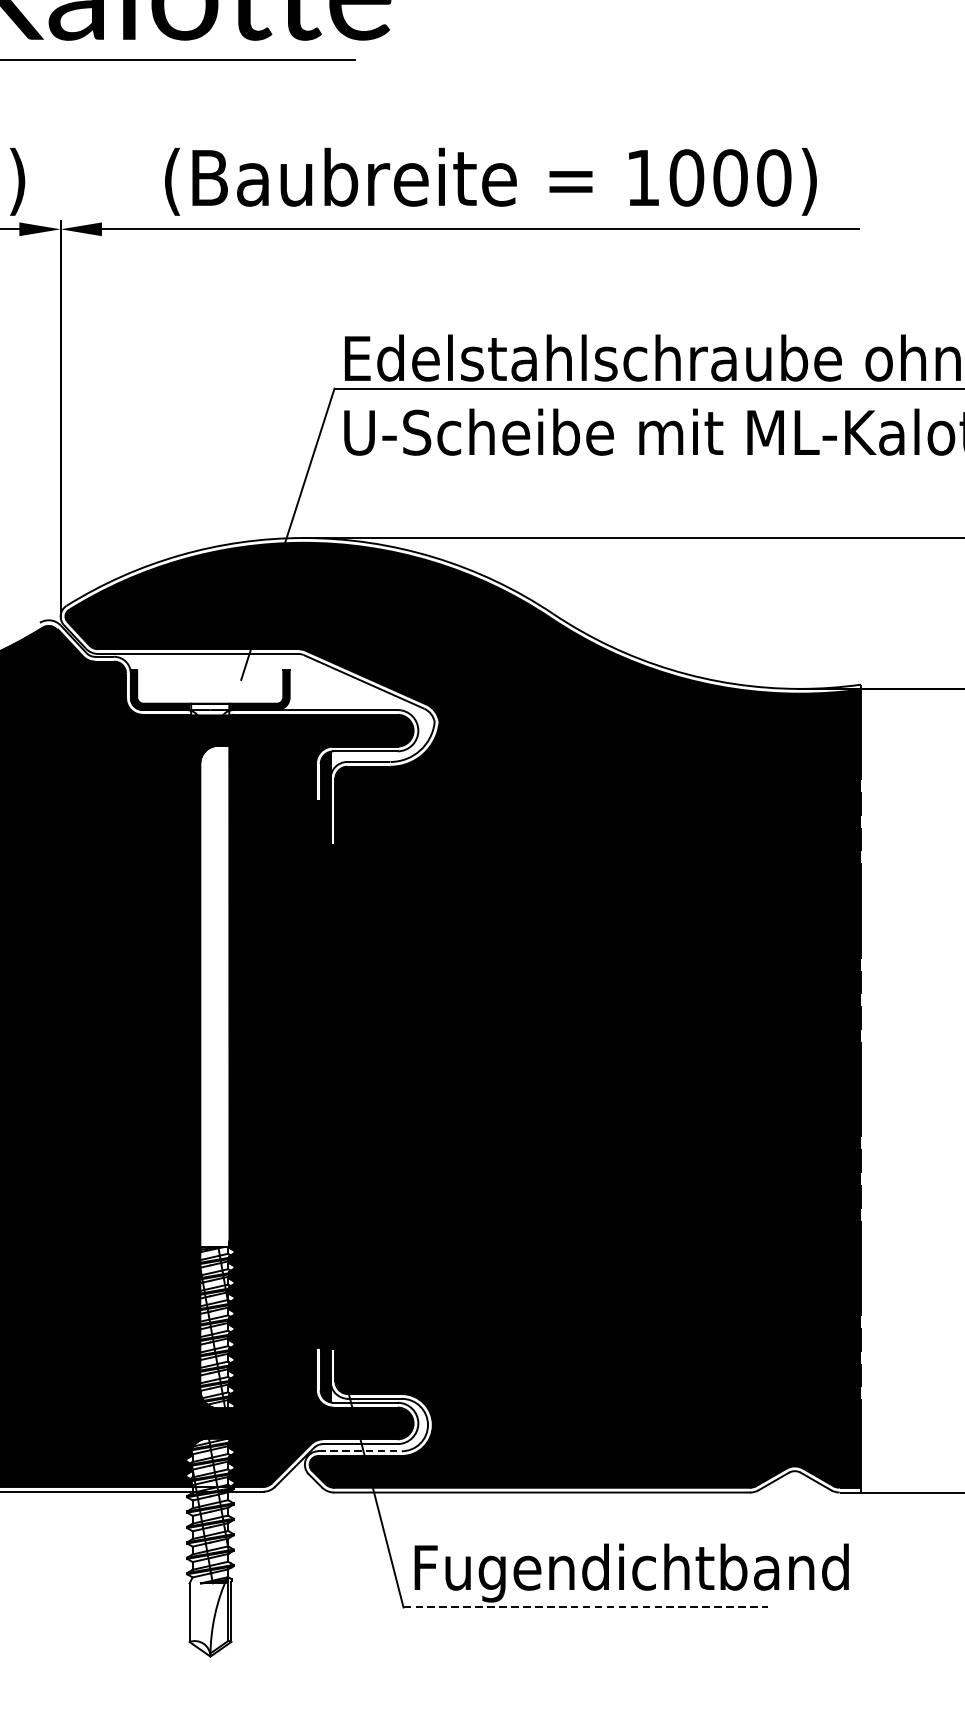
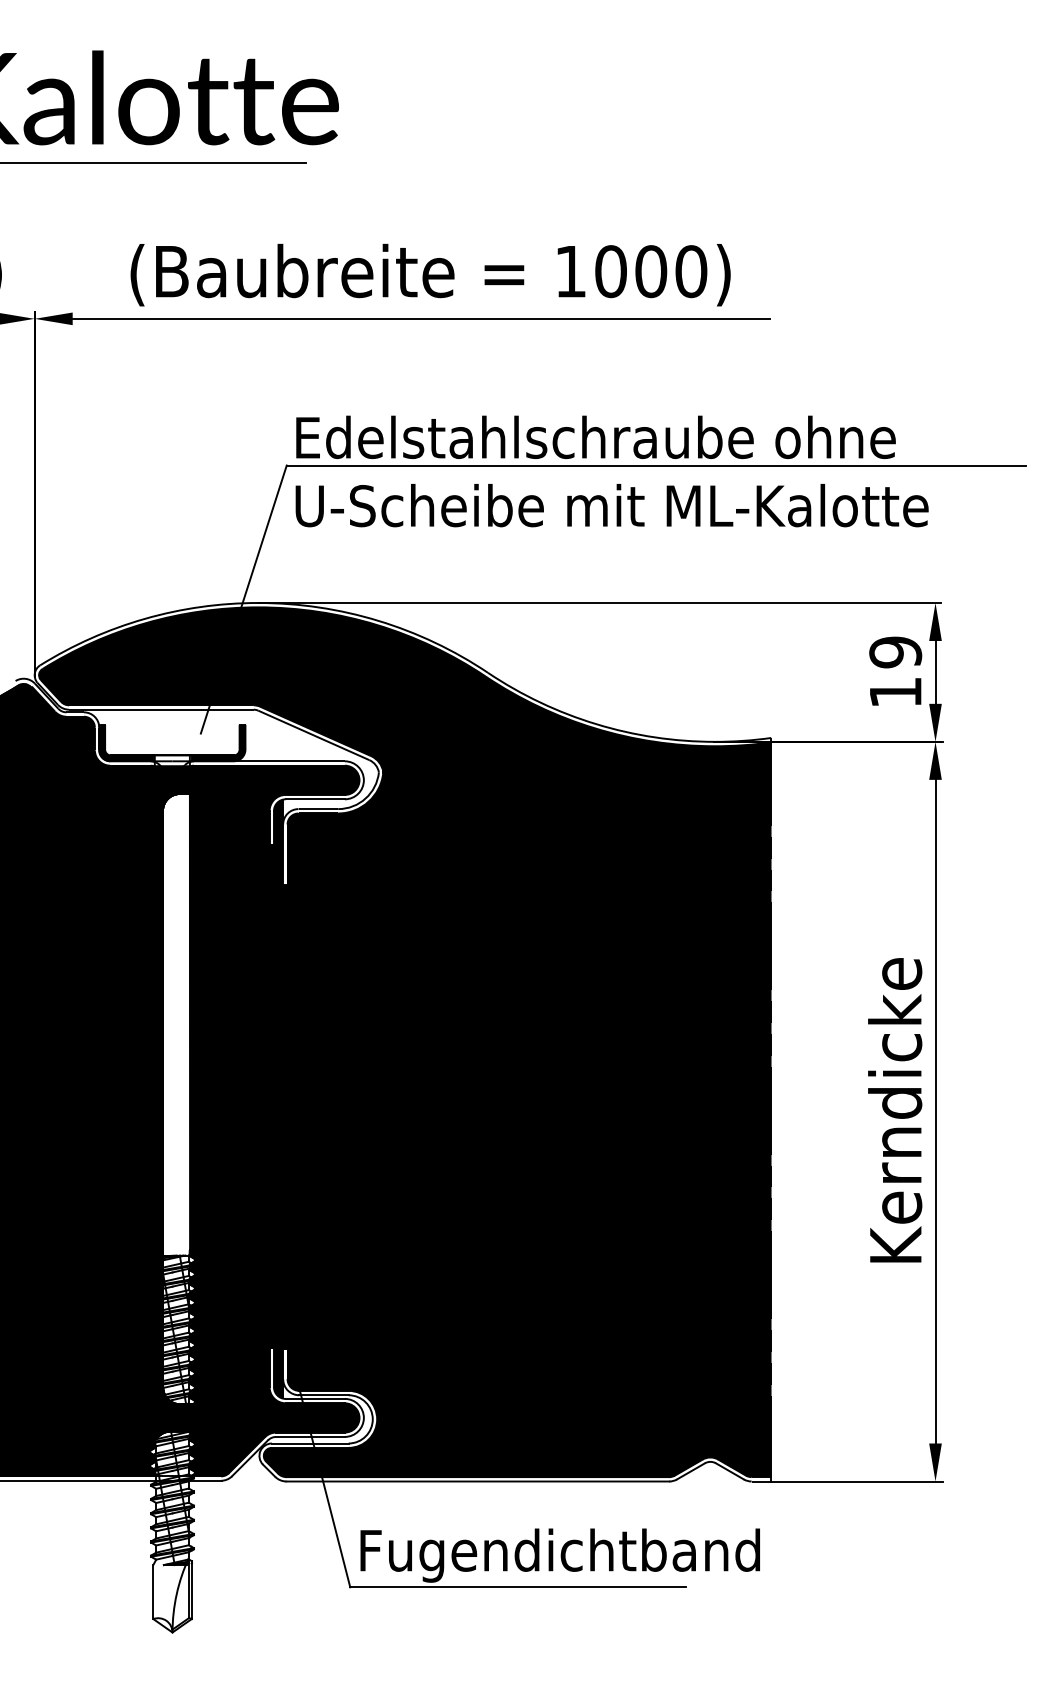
line: (360, 1451) -> (310, 1443), dashed -> solid
line: (586, 1607) -> (518, 1587), dashed -> solid

